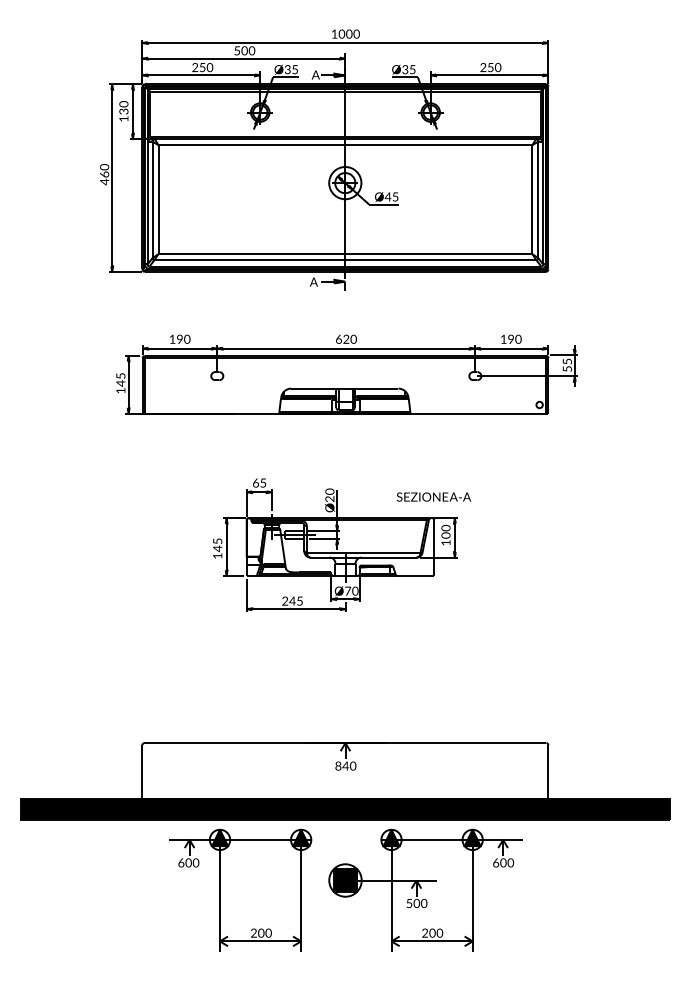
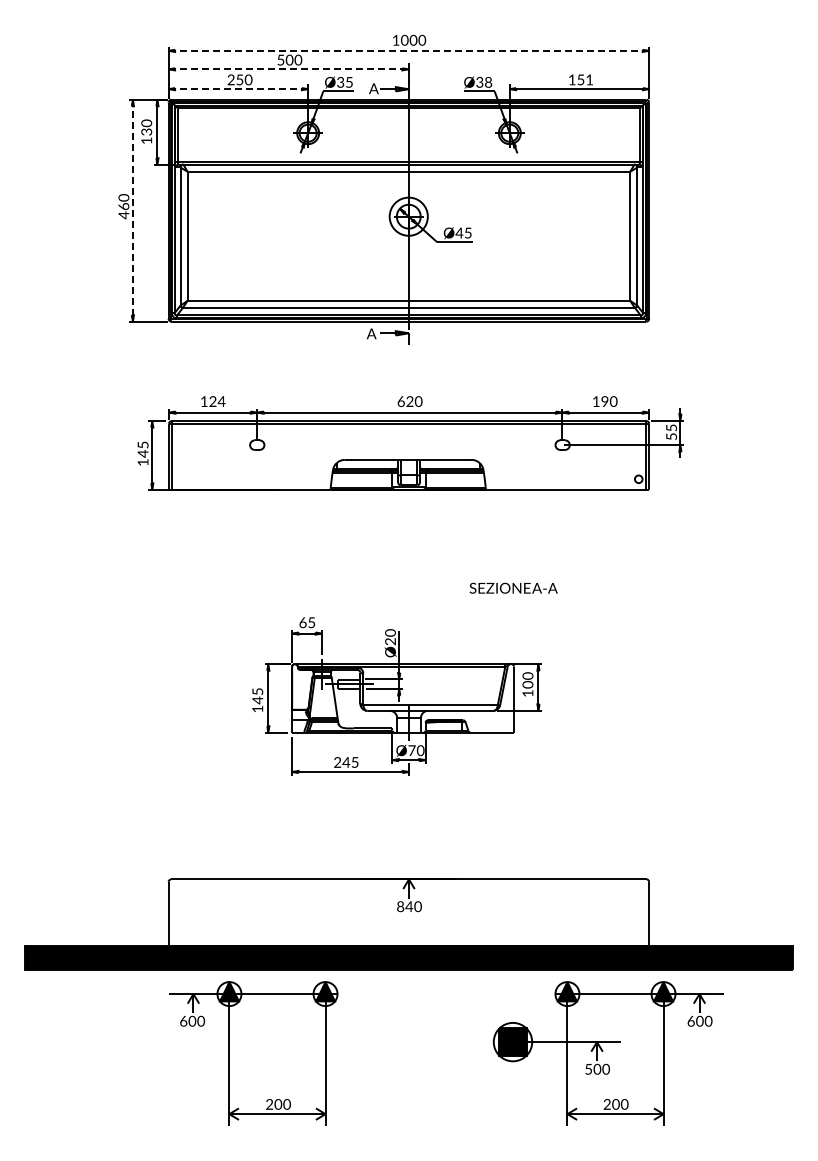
line: (345, 42) -> (409, 50), solid -> dashed
line: (244, 58) -> (289, 69), solid -> dashed
text: (490, 67) -> (580, 79), 250 -> 151
text: (412, 69) -> (488, 82), Ø35 -> Ø38
line: (201, 75) -> (238, 89), solid -> dashed
line: (111, 177) -> (132, 210), solid -> dashed
text: (183, 339) -> (217, 401), 190 -> 124
part: (334, 545) -> (396, 696), moved
part: (240, 890) -> (253, 1053), moved
part: (425, 890) -> (607, 1053), moved

